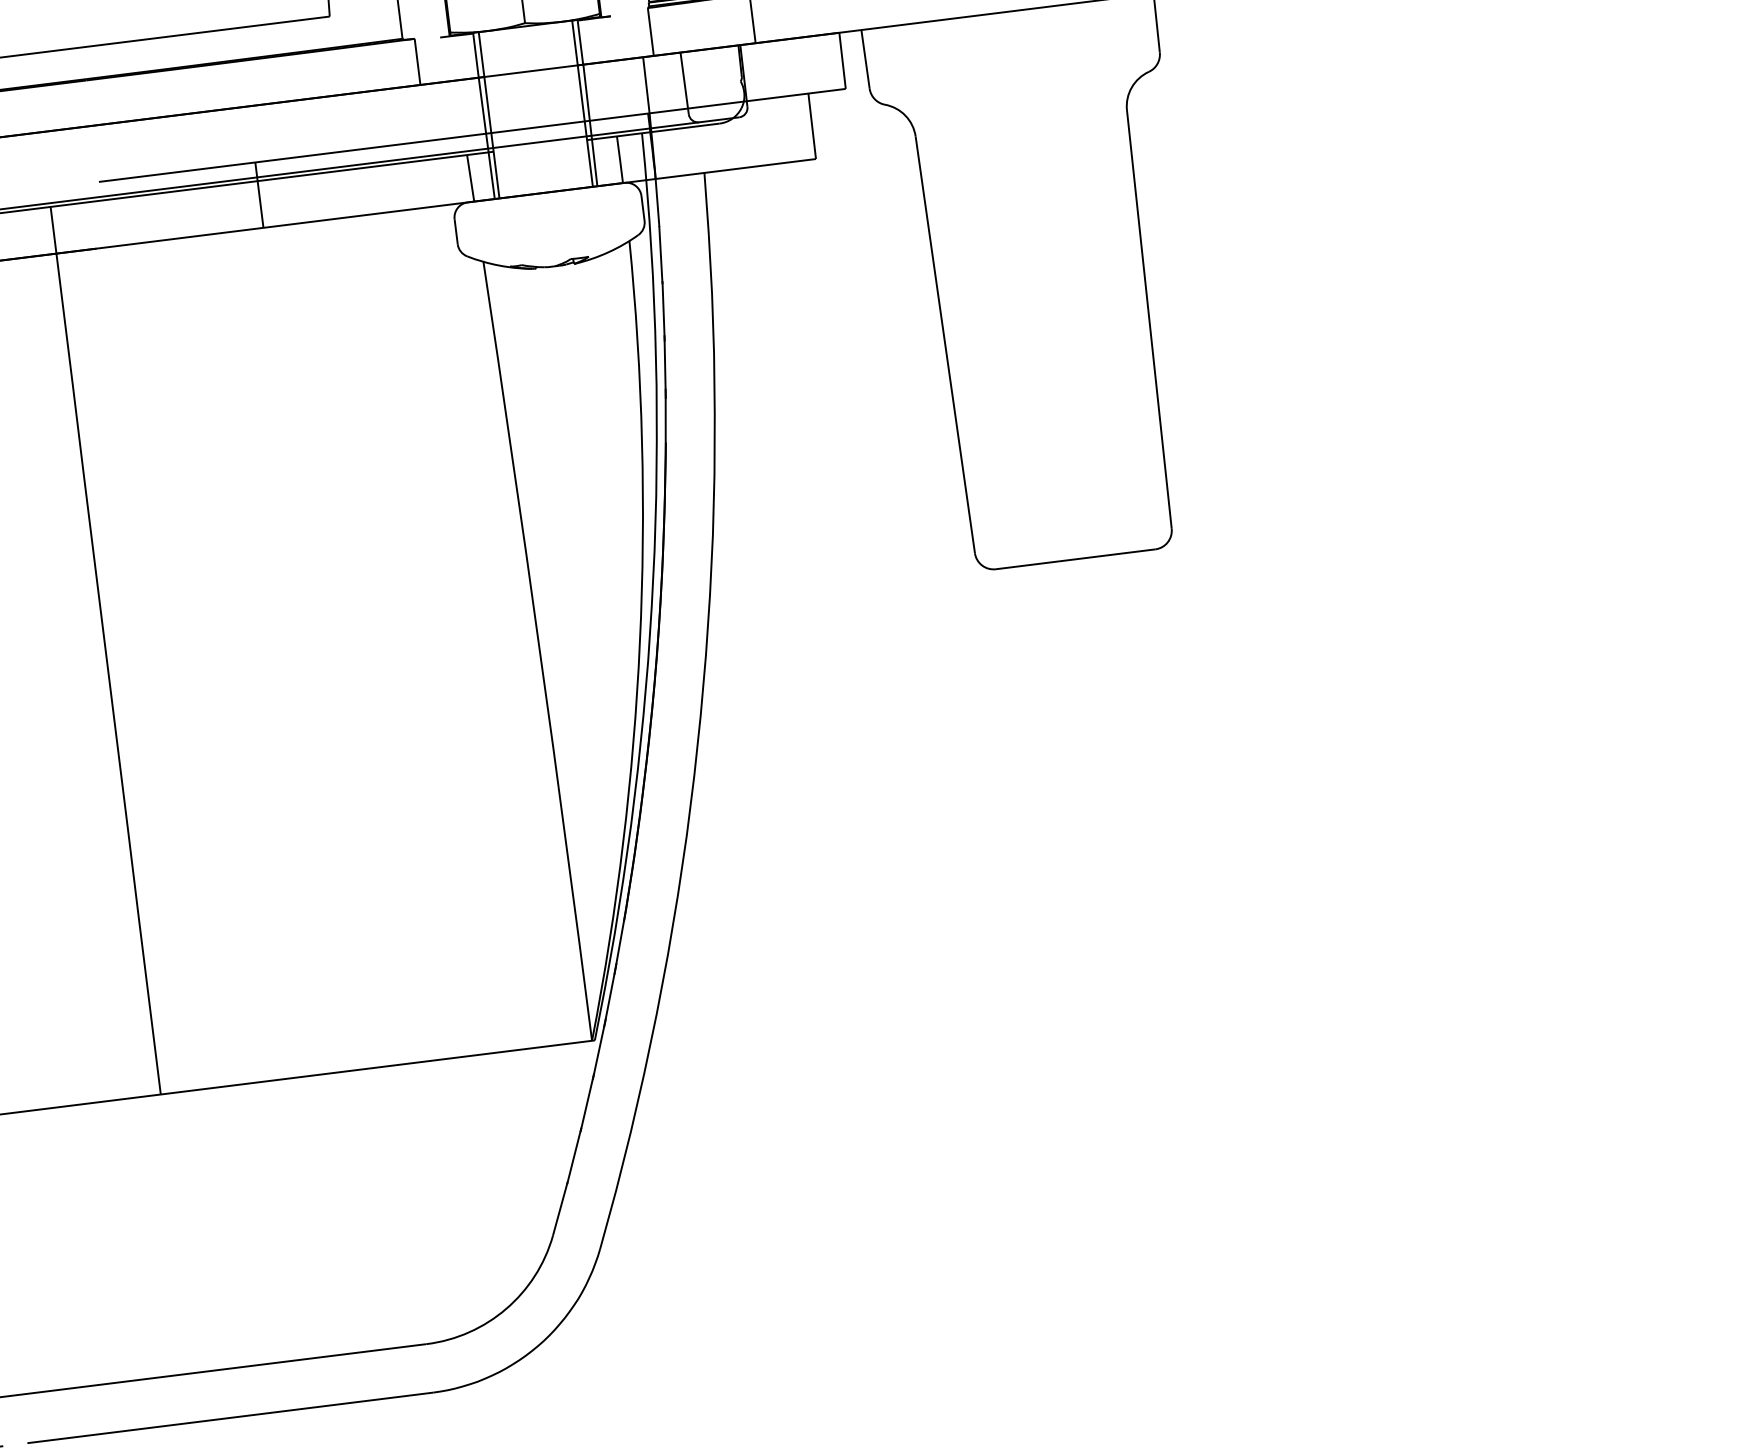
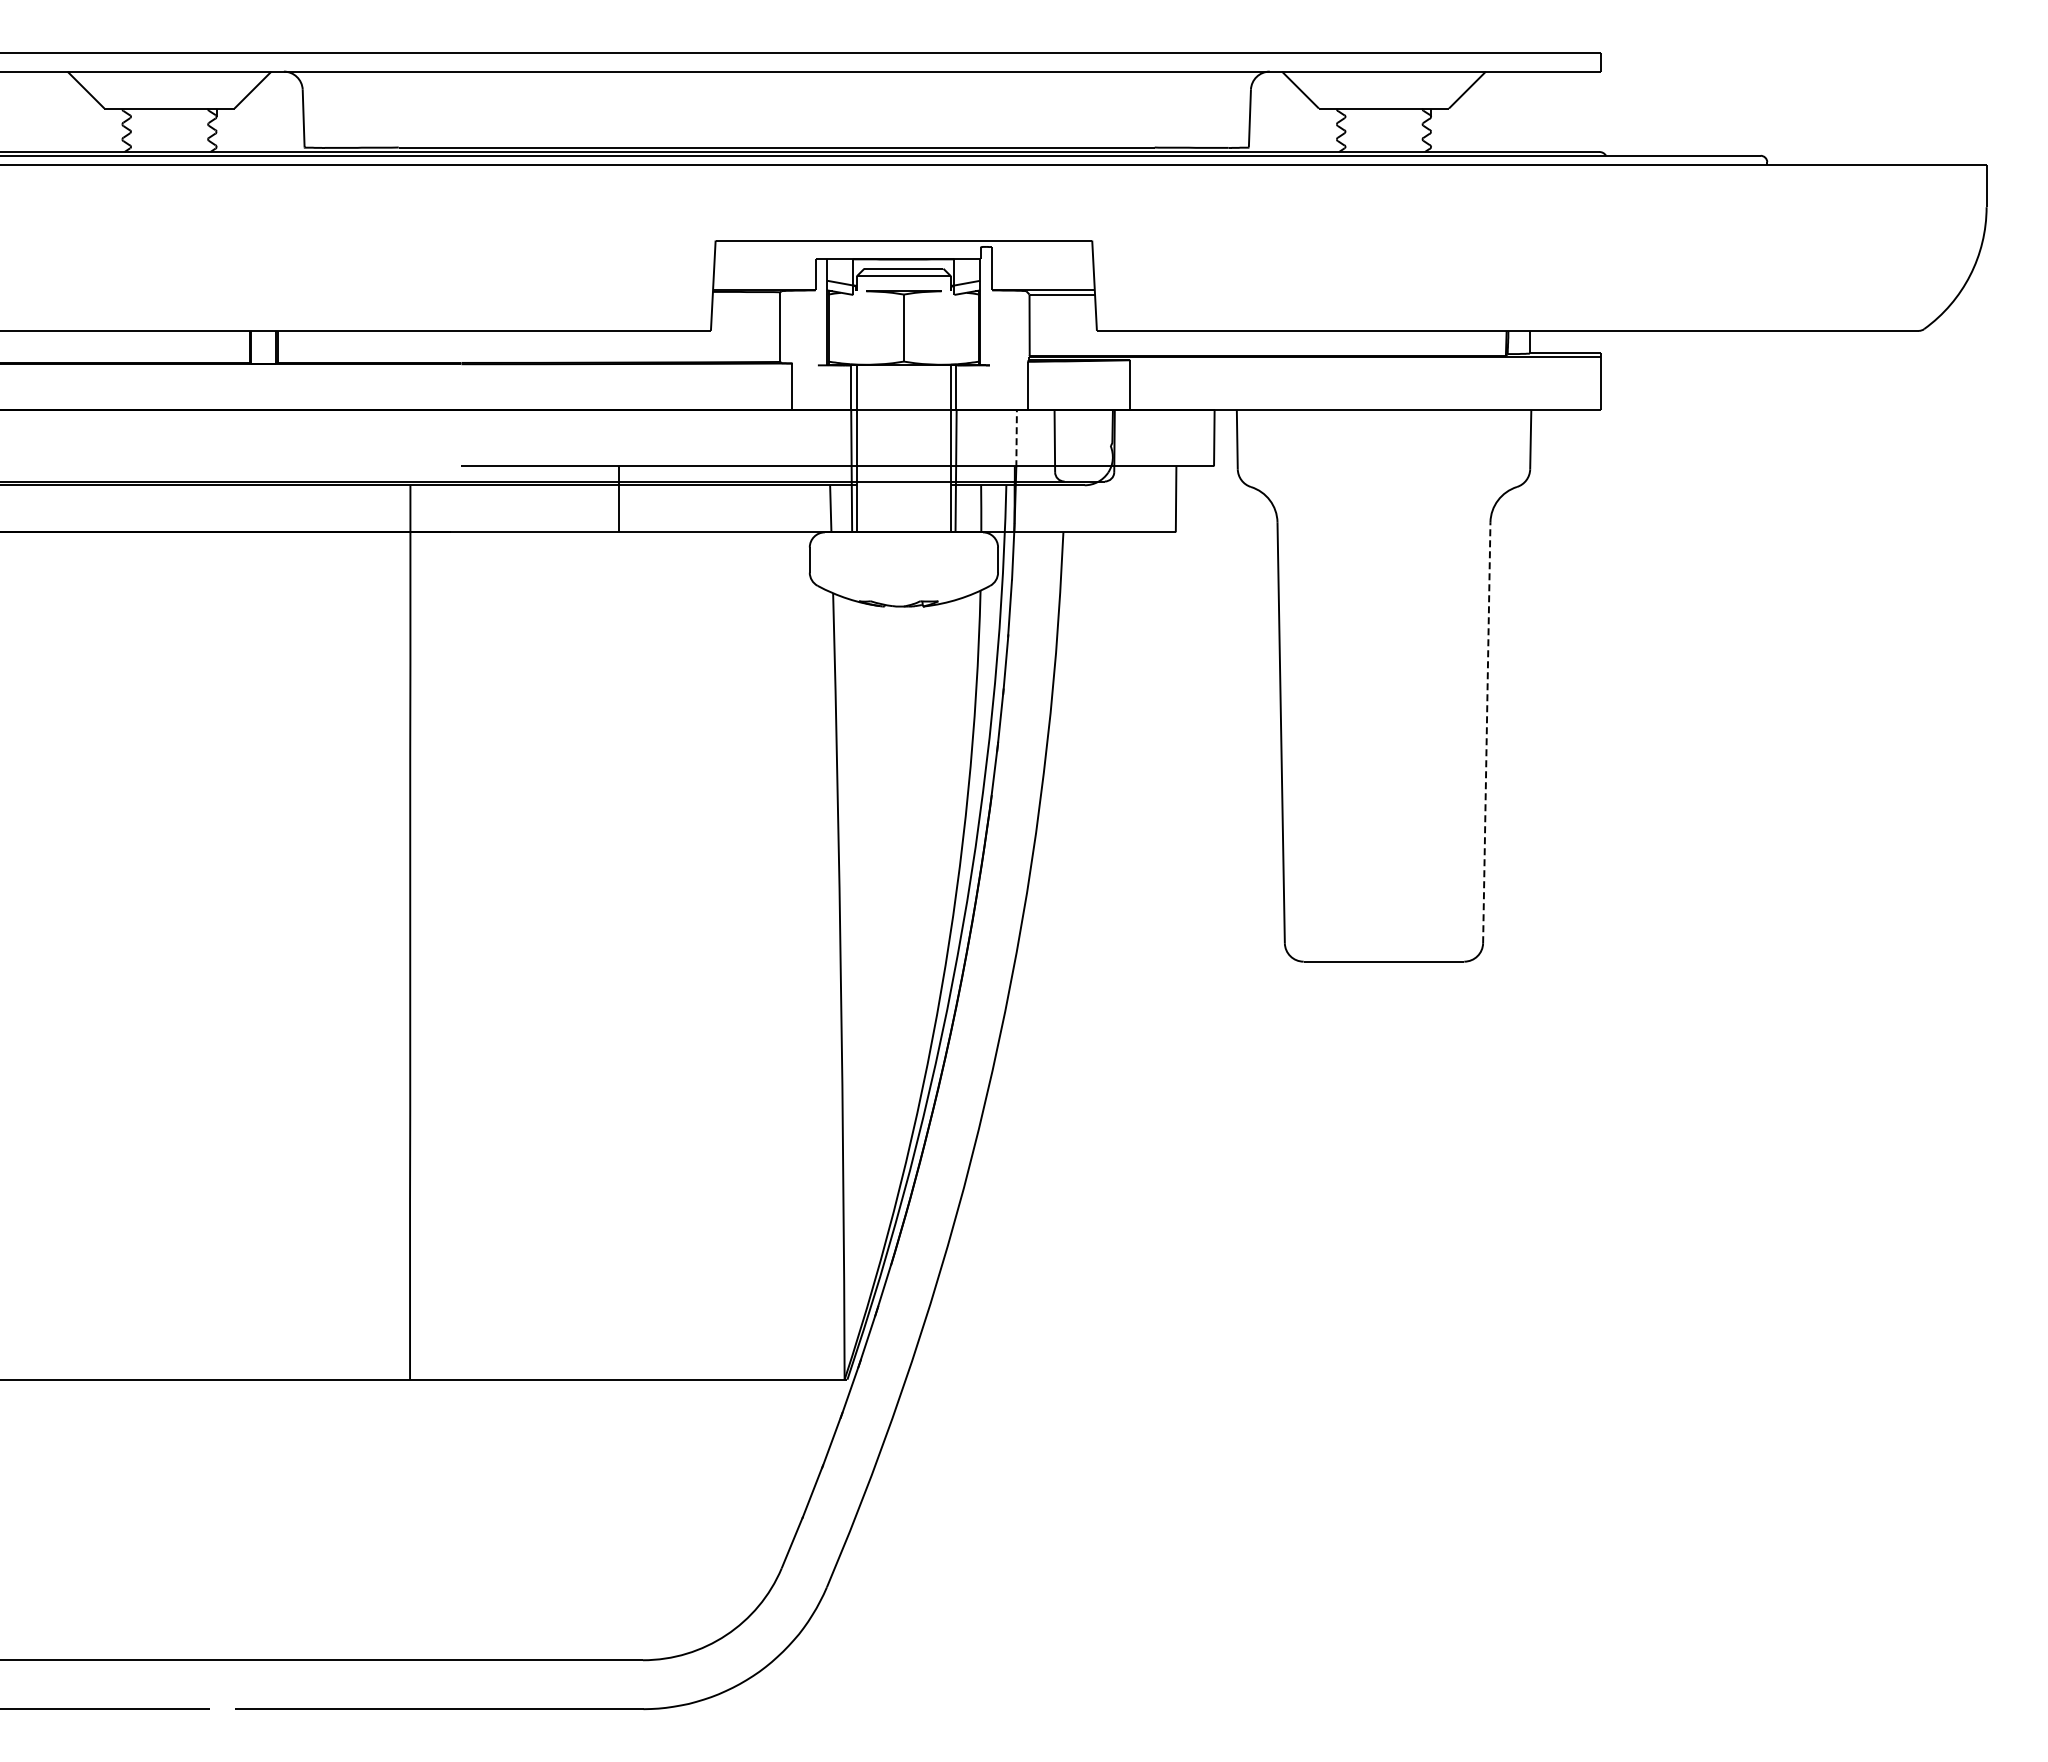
line: (646, 85) -> (1016, 438), solid -> dashed
line: (1149, 319) -> (1486, 732), solid -> dashed

